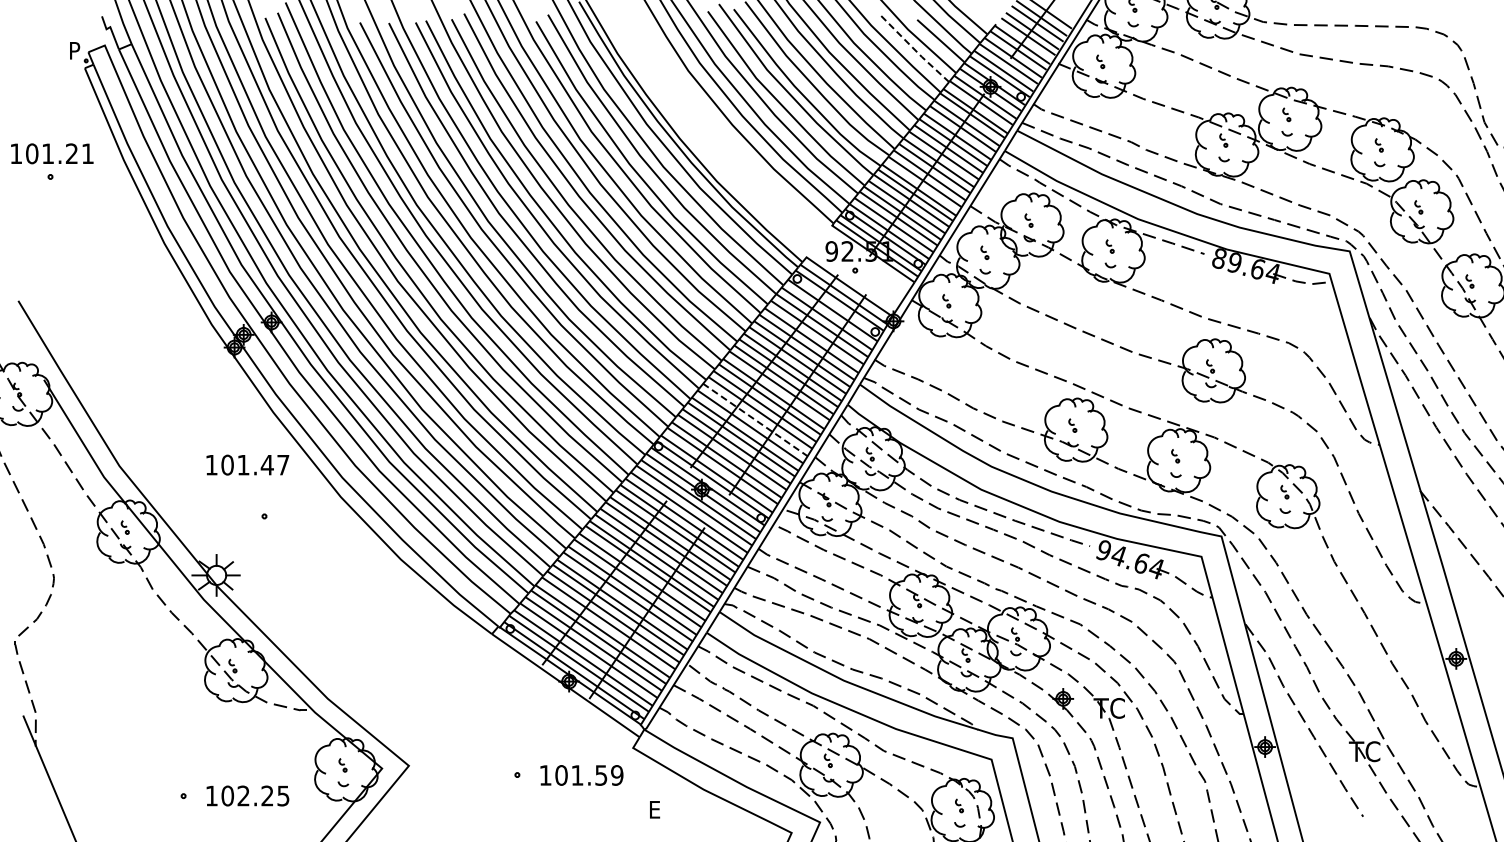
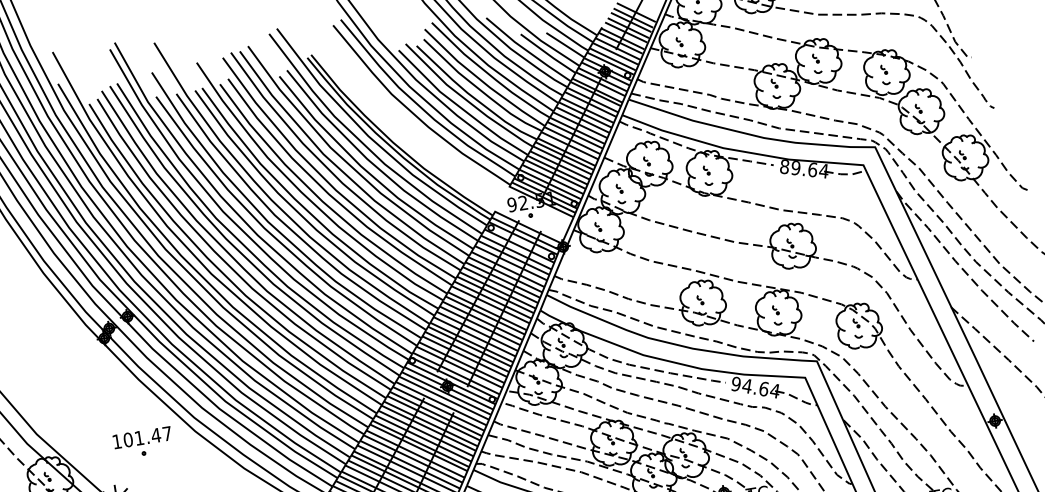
line: (915, 50) -> (548, 54), dashed -> solid
line: (755, 420) -> (477, 331), dashed -> solid
text: (247, 464) -> (142, 437), moved

